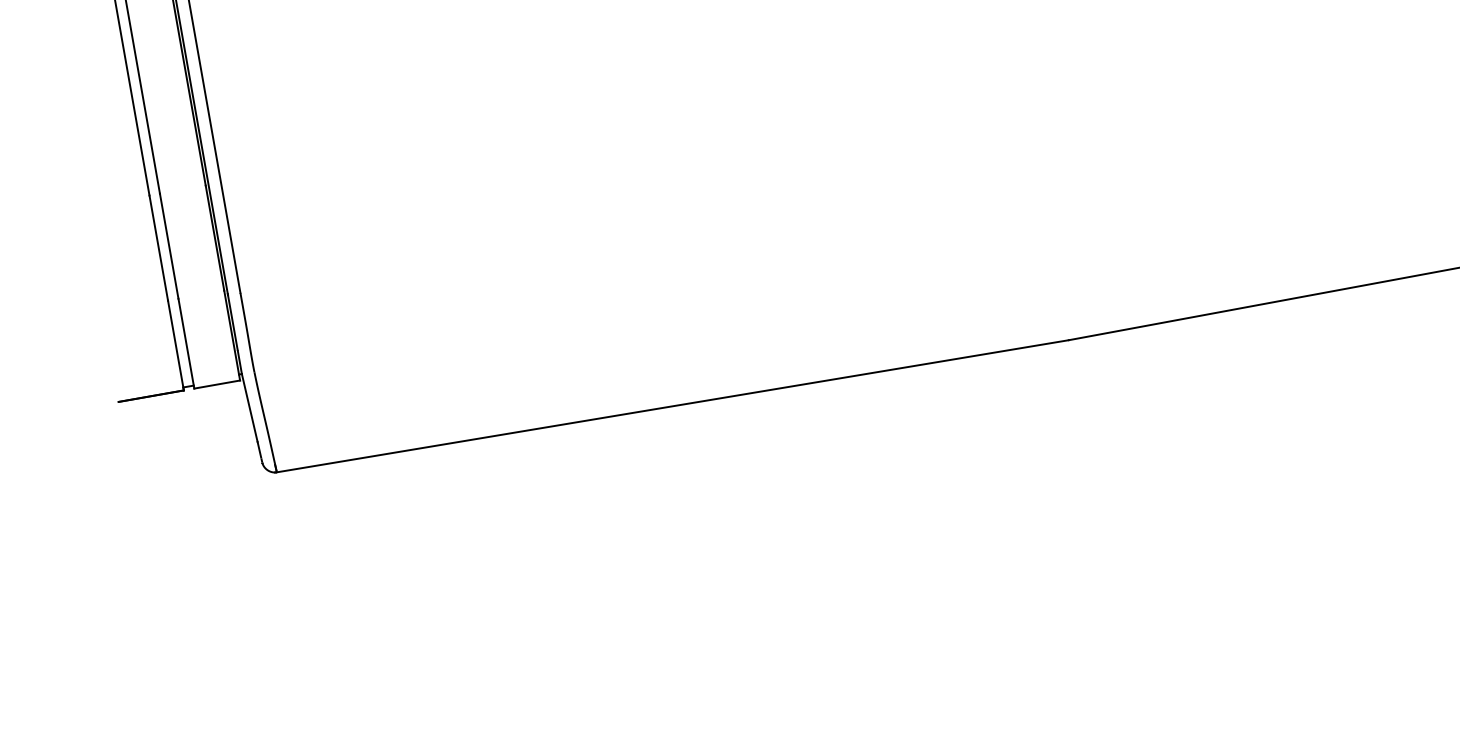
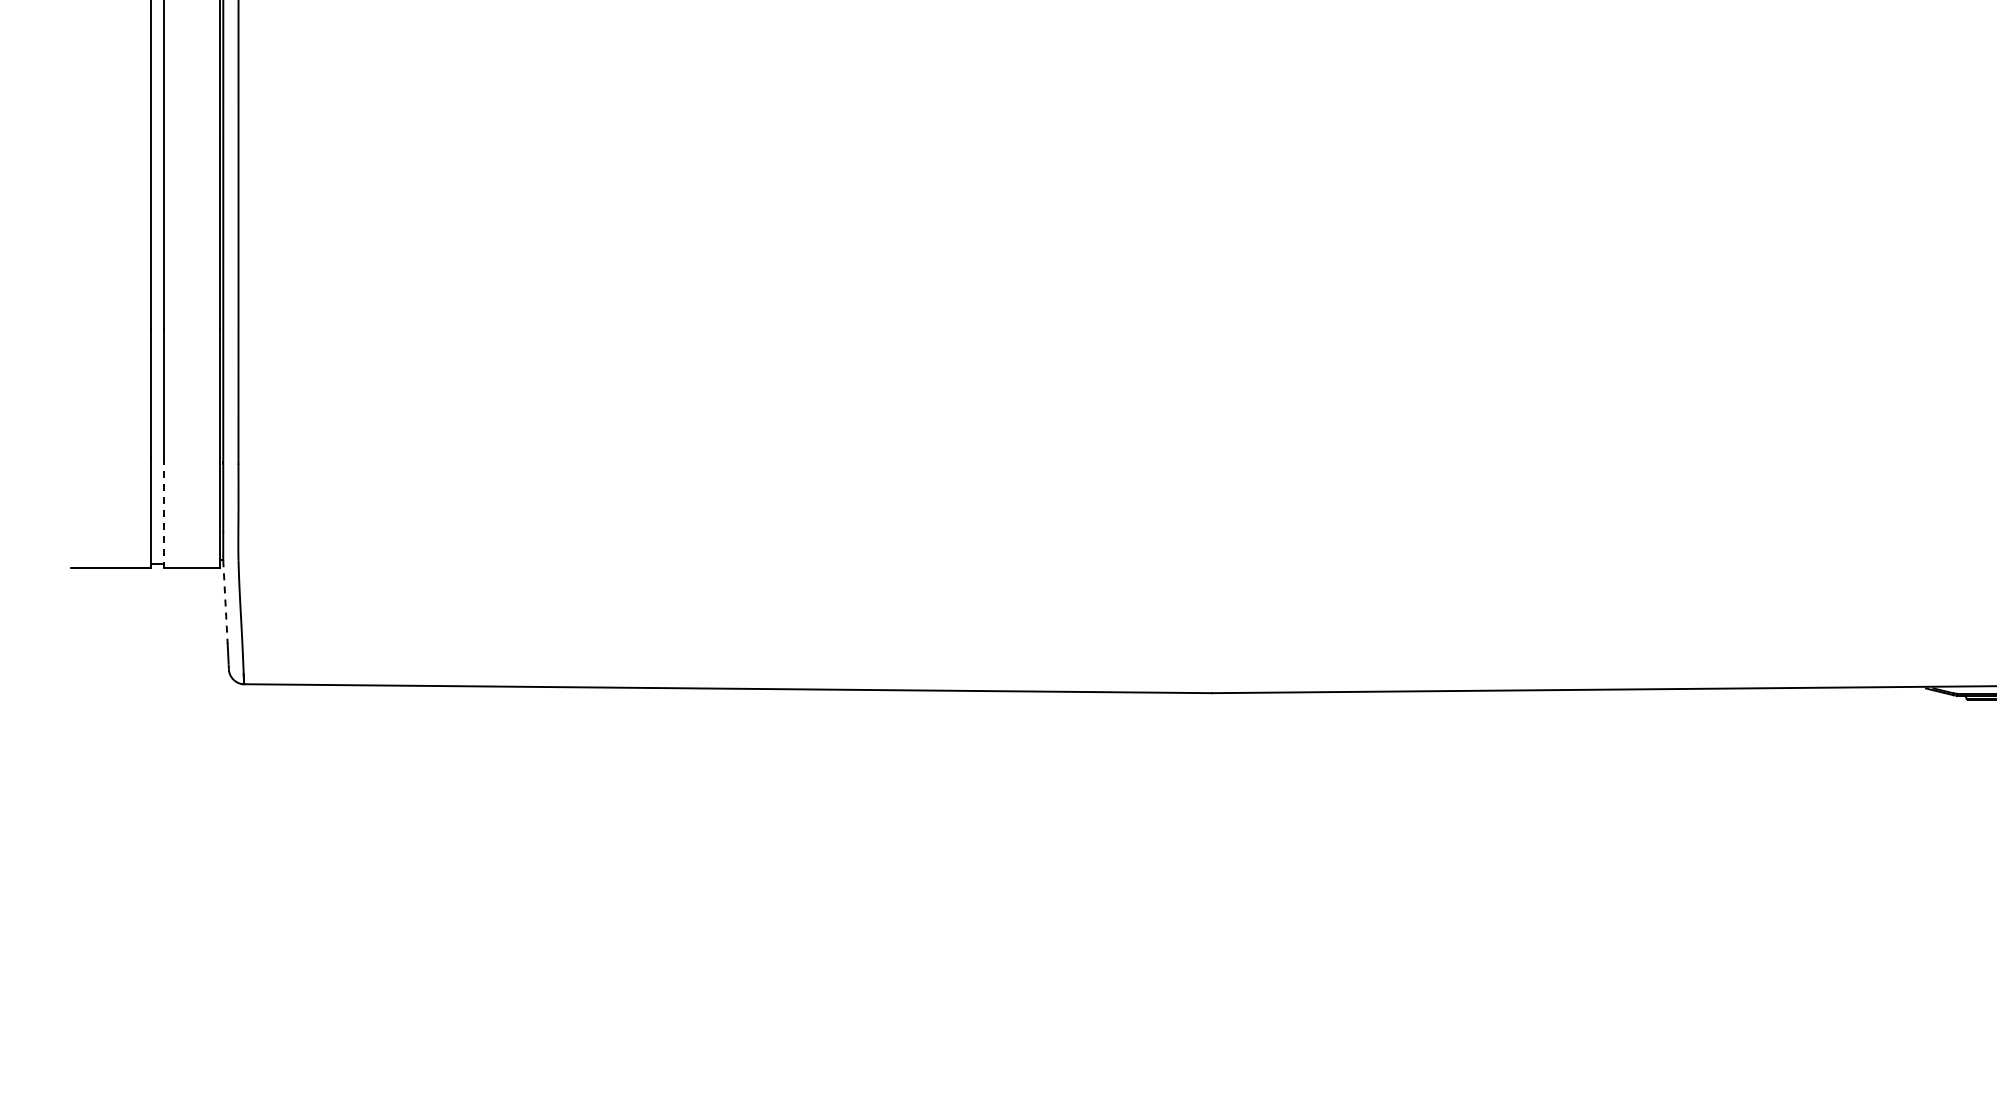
line: (186, 343) -> (163, 512), solid -> dashed
line: (249, 408) -> (225, 602), solid -> dashed

